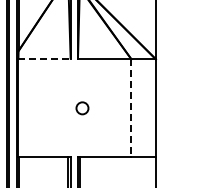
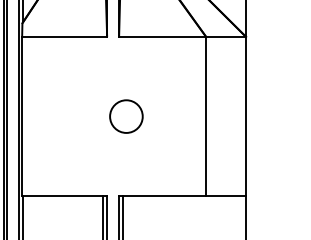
line: (45, 59) -> (66, 37), dashed -> solid
circle: (82, 108) -> (126, 117), size x1.67
line: (131, 108) -> (206, 117), dashed -> solid

